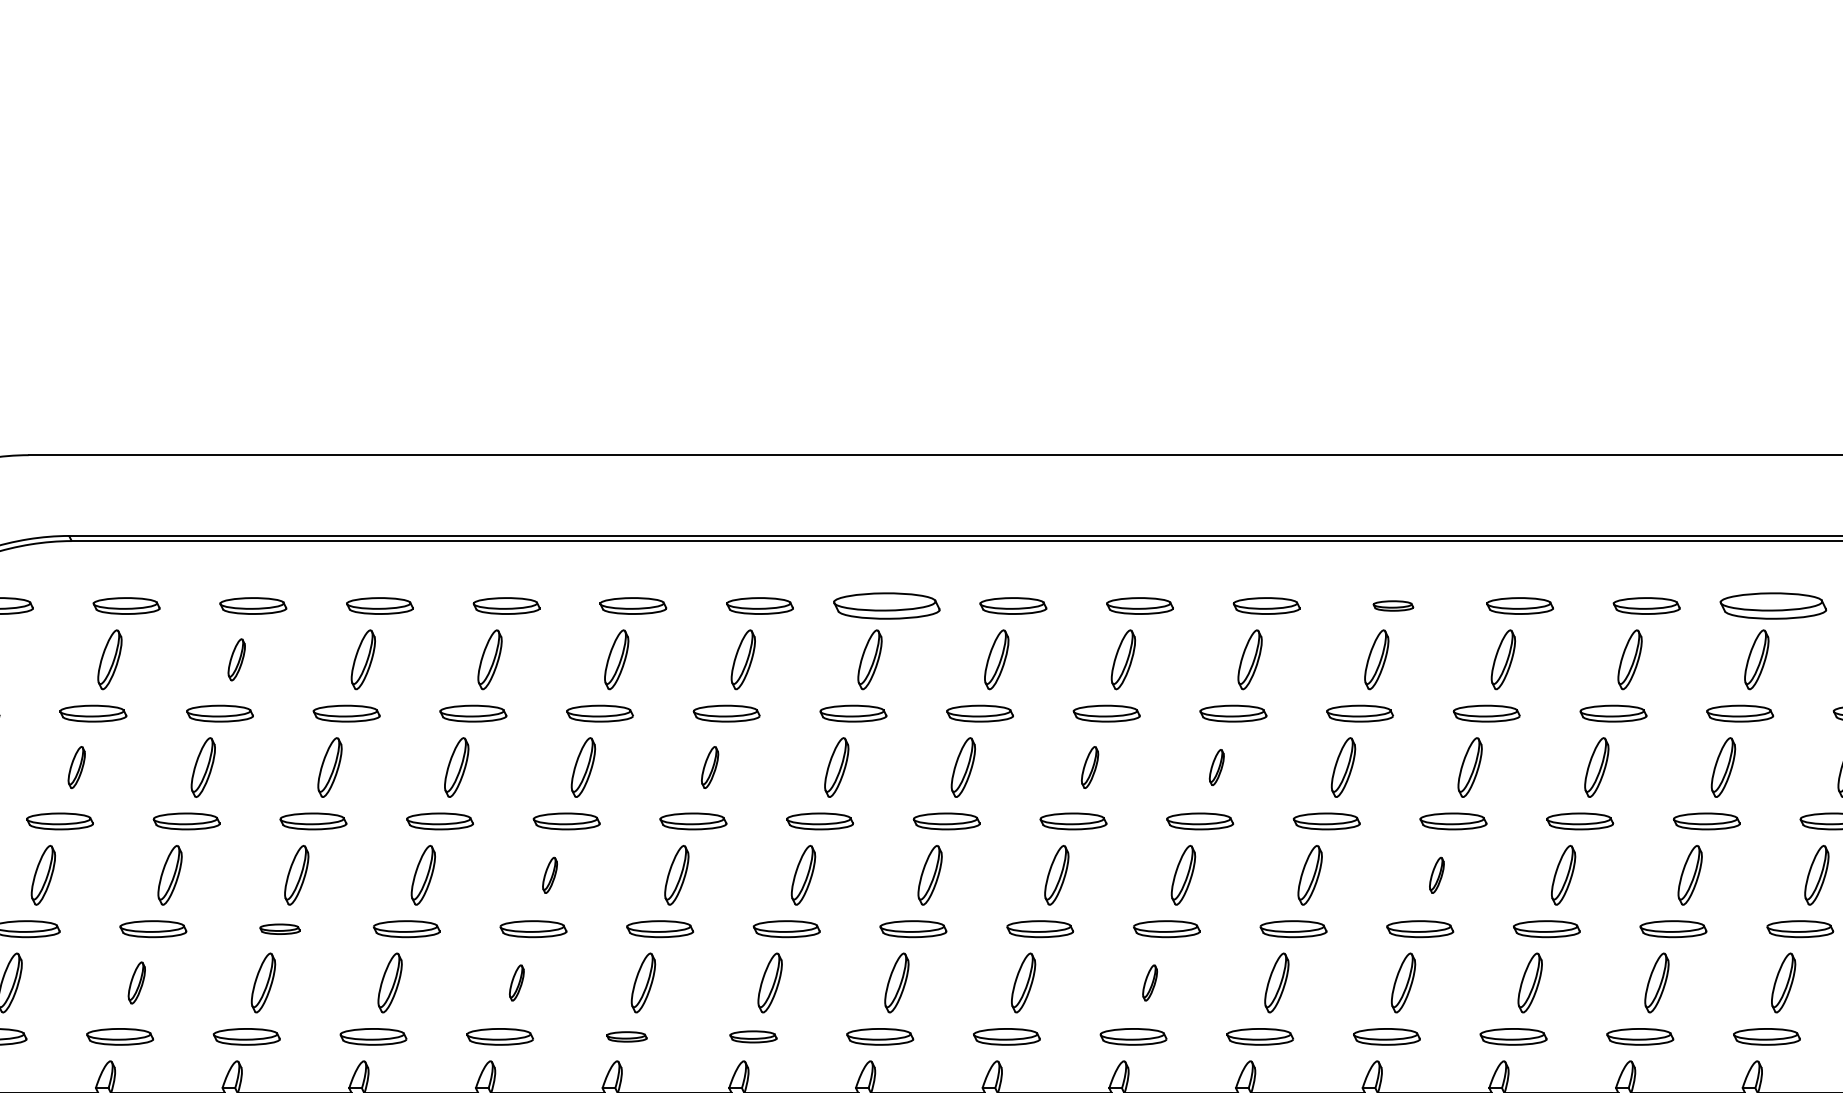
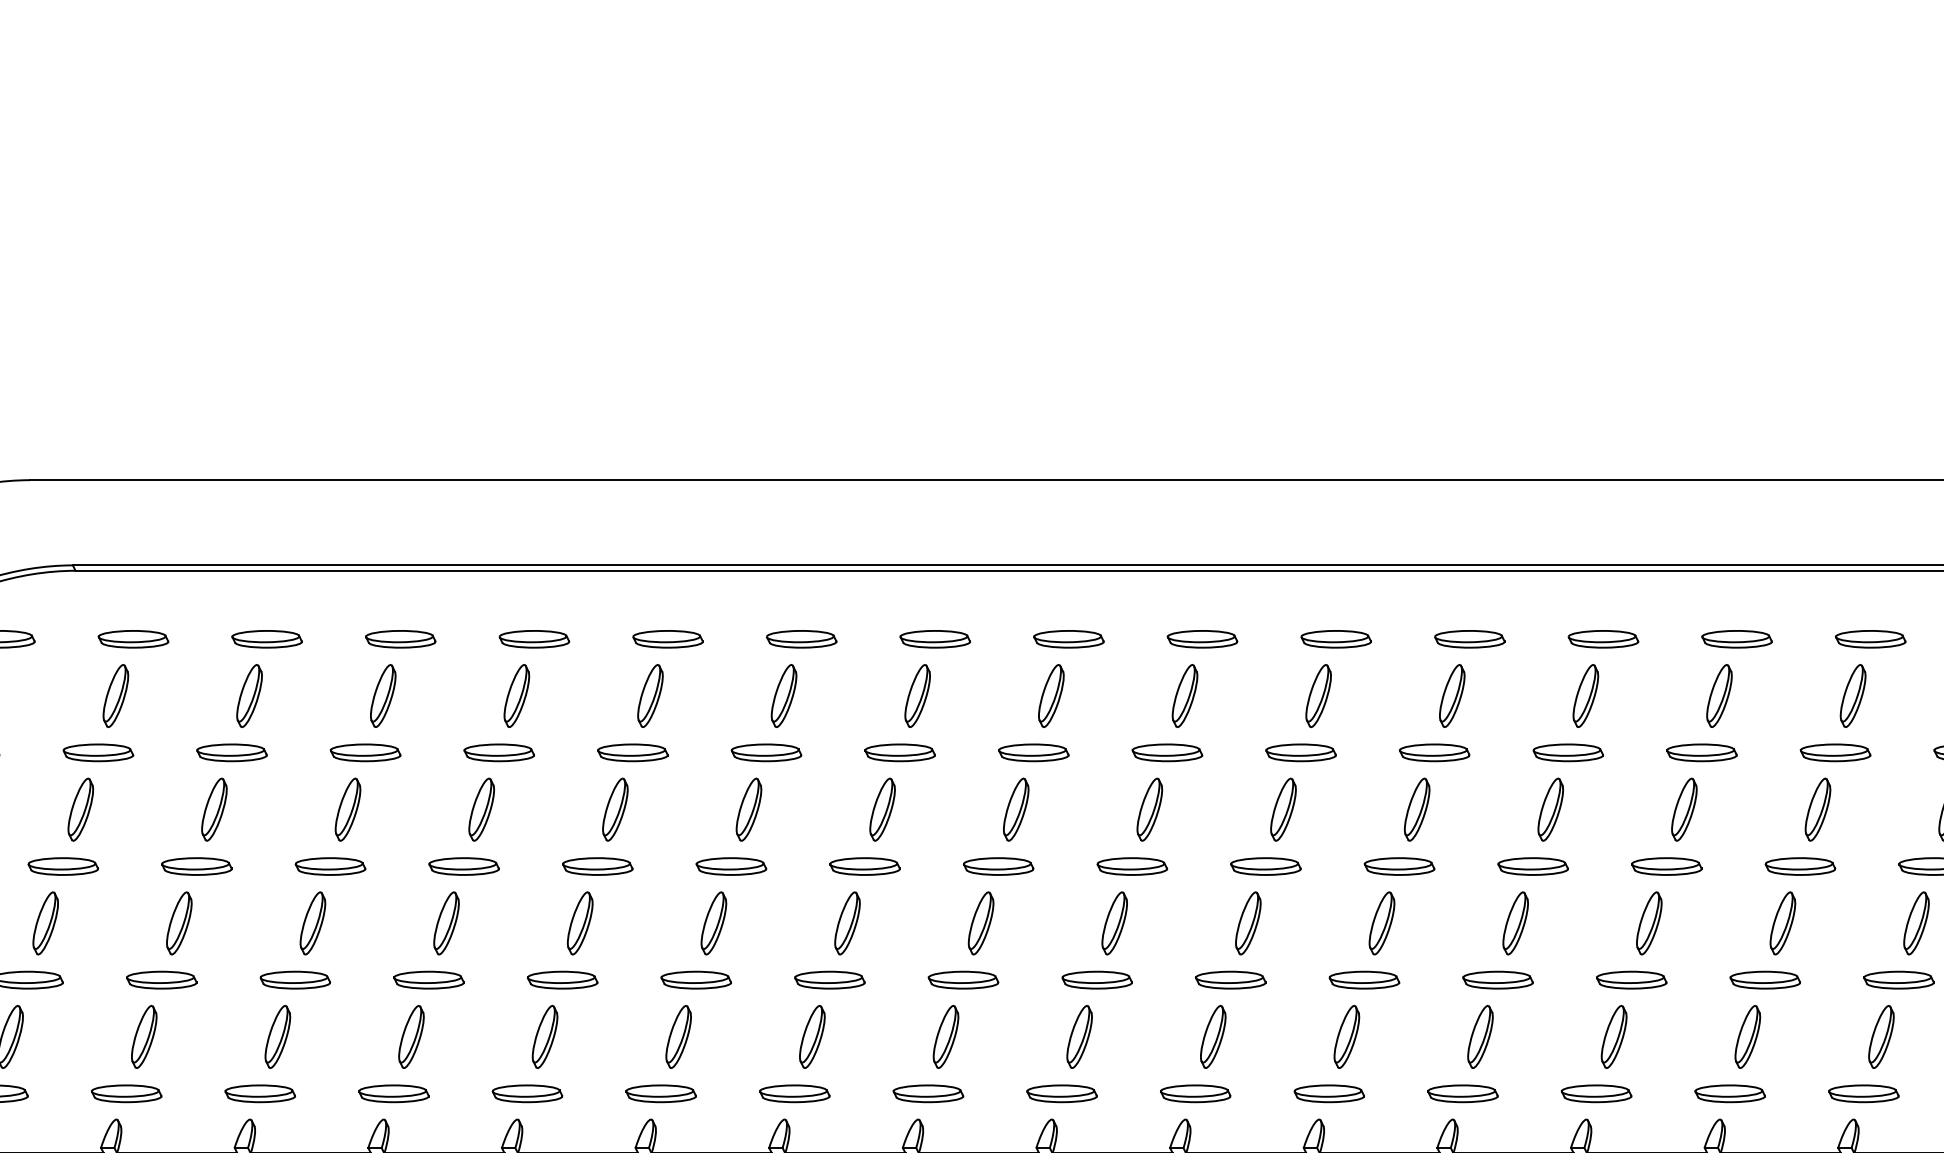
part: (886, 605) -> (935, 638), size x0.62
part: (1393, 605) -> (1469, 638), size x1.67
part: (1773, 605) -> (1870, 638), size x0.62
part: (236, 659) -> (249, 695), size x1.43
part: (76, 767) -> (80, 809), size x1.43
part: (709, 767) -> (748, 809), size x1.43
part: (1089, 767) -> (1149, 809), size x1.43
part: (1216, 767) -> (1283, 809), size x1.67
part: (549, 875) -> (579, 923), size x1.67
part: (1436, 875) -> (1515, 923), size x1.67
part: (279, 929) -> (294, 980), size x1.67
part: (136, 982) -> (143, 1036), size x1.43
part: (516, 982) -> (544, 1036), size x1.67
part: (1149, 982) -> (1212, 1036), size x1.67
part: (626, 1036) -> (660, 1093), size x1.67
part: (753, 1036) -> (794, 1093), size x1.43

